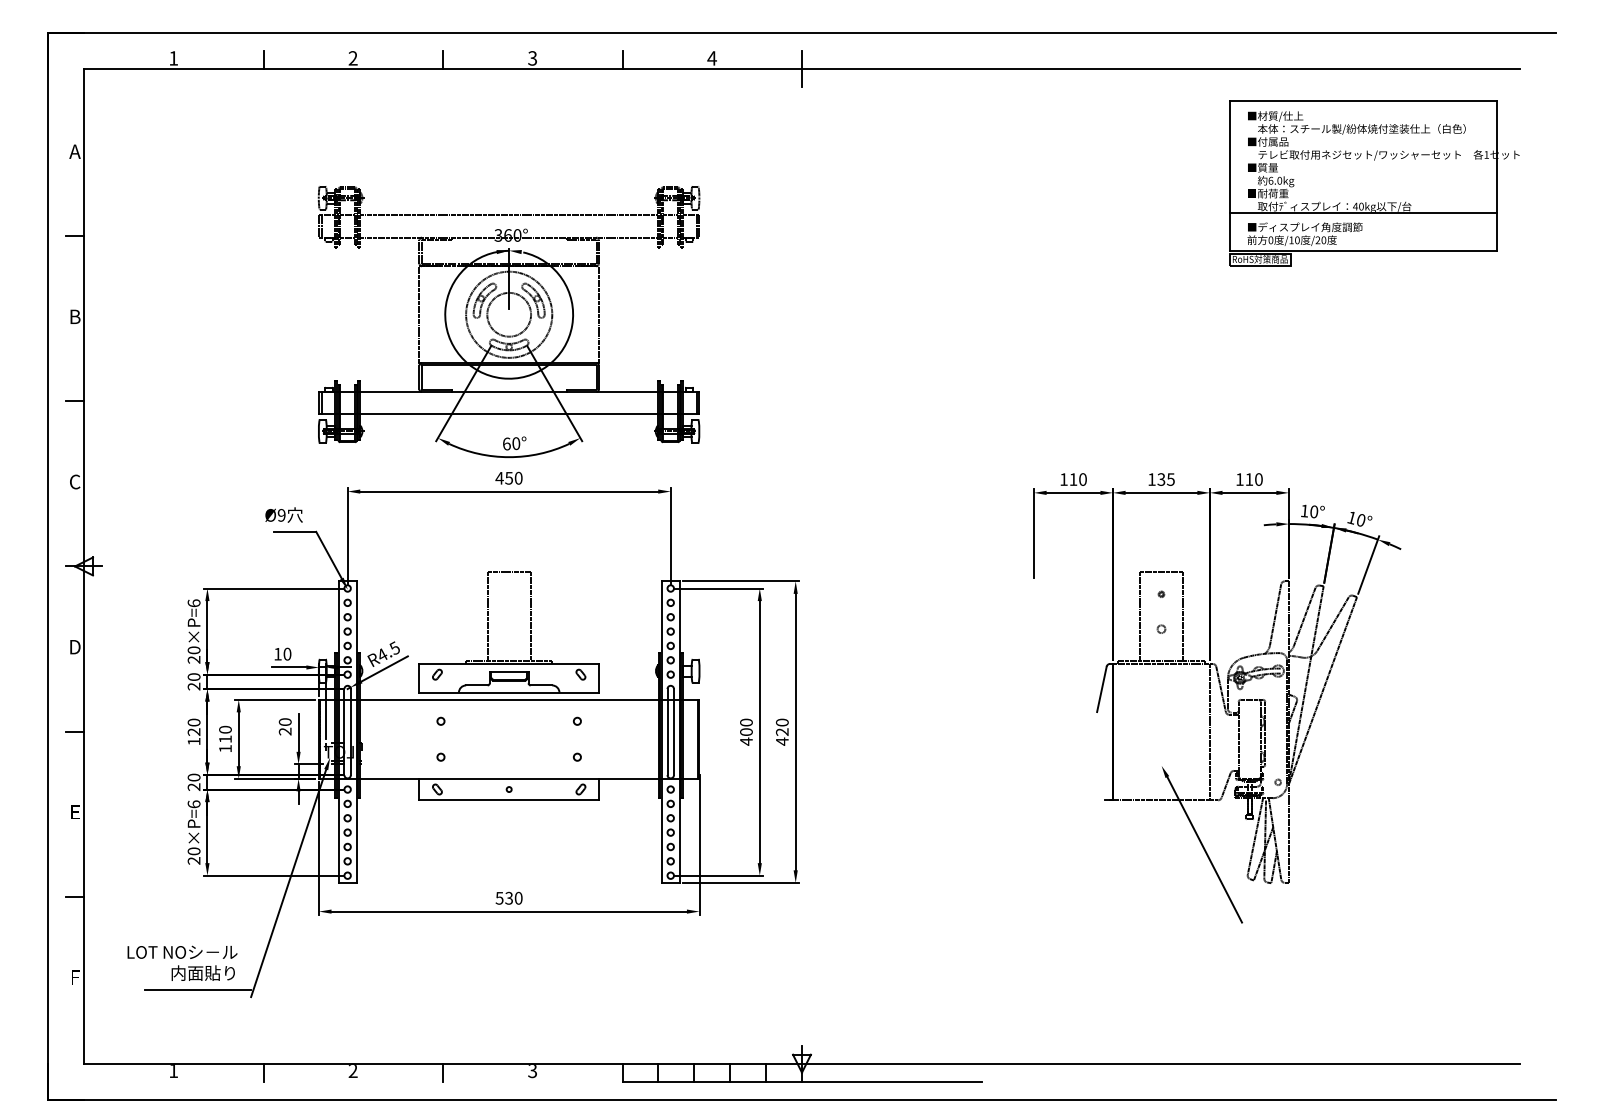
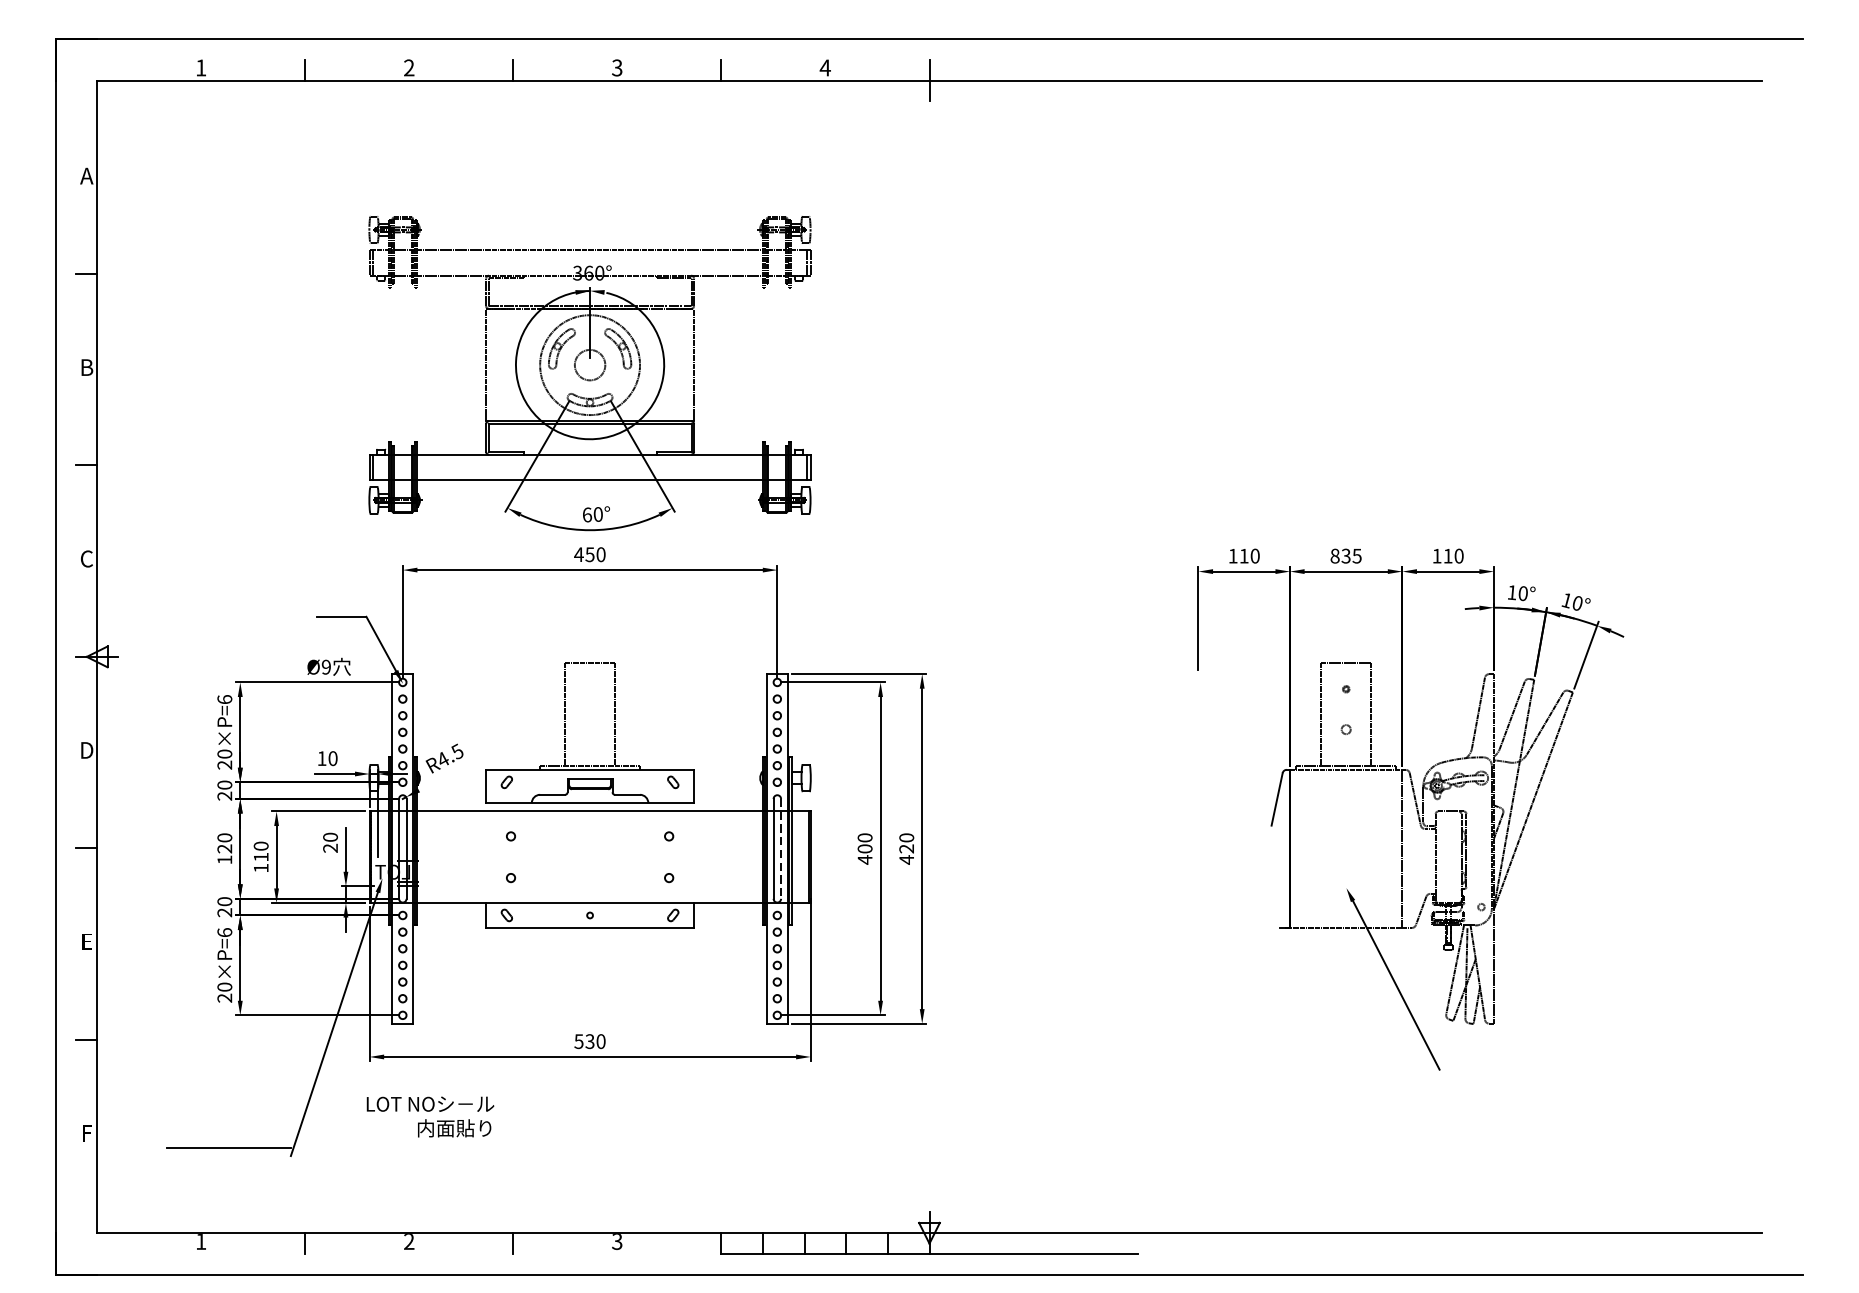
part: (1374, 183) -> (1593, 212), removed
circle: (509, 314) -> (590, 364), size x0.6
text: (1151, 479) -> (1334, 556), 135 -> 835
text: (283, 514) -> (328, 666), moved
line: (384, 668) -> (445, 775), removed
line: (673, 732) -> (780, 849), solid -> dashed
text: (182, 962) -> (430, 1115), moved

